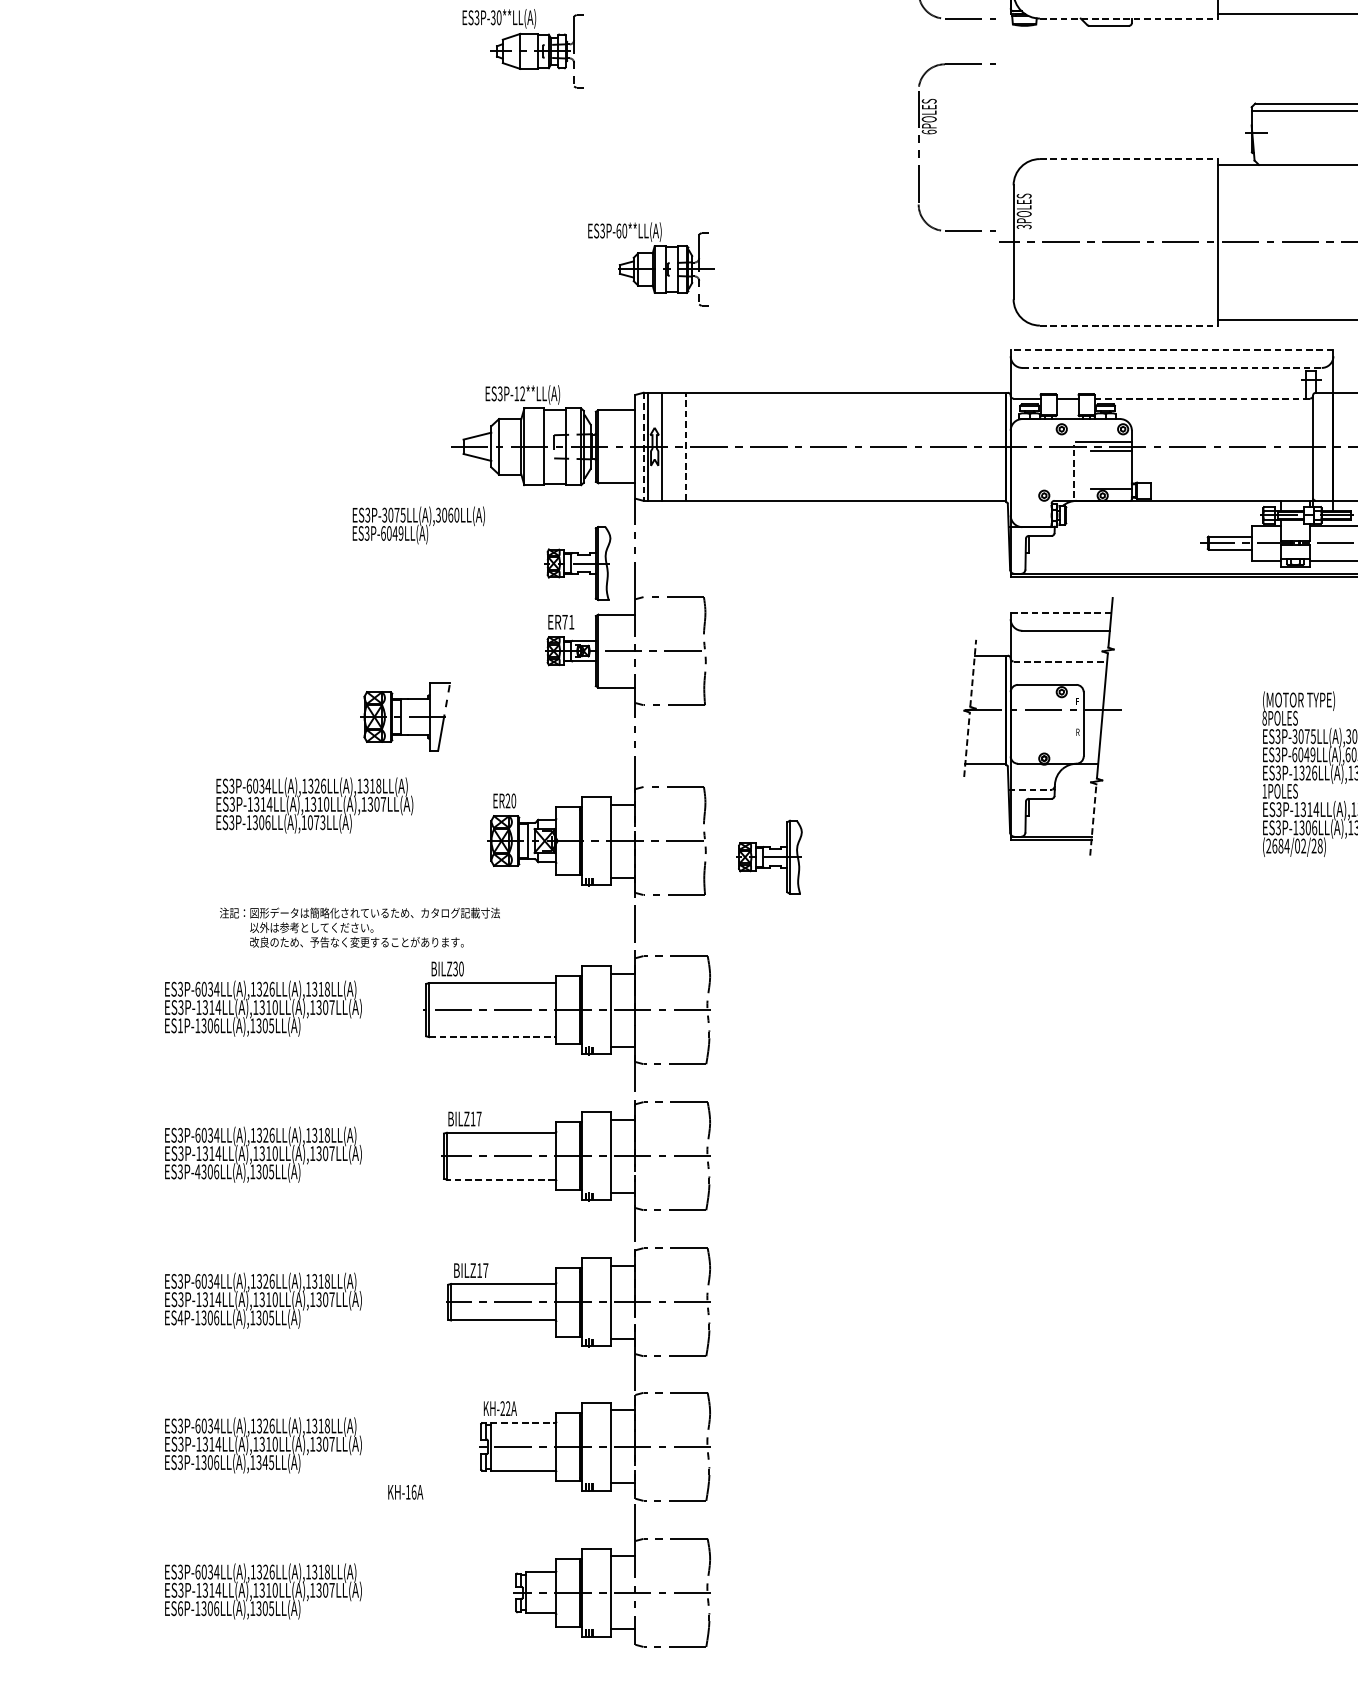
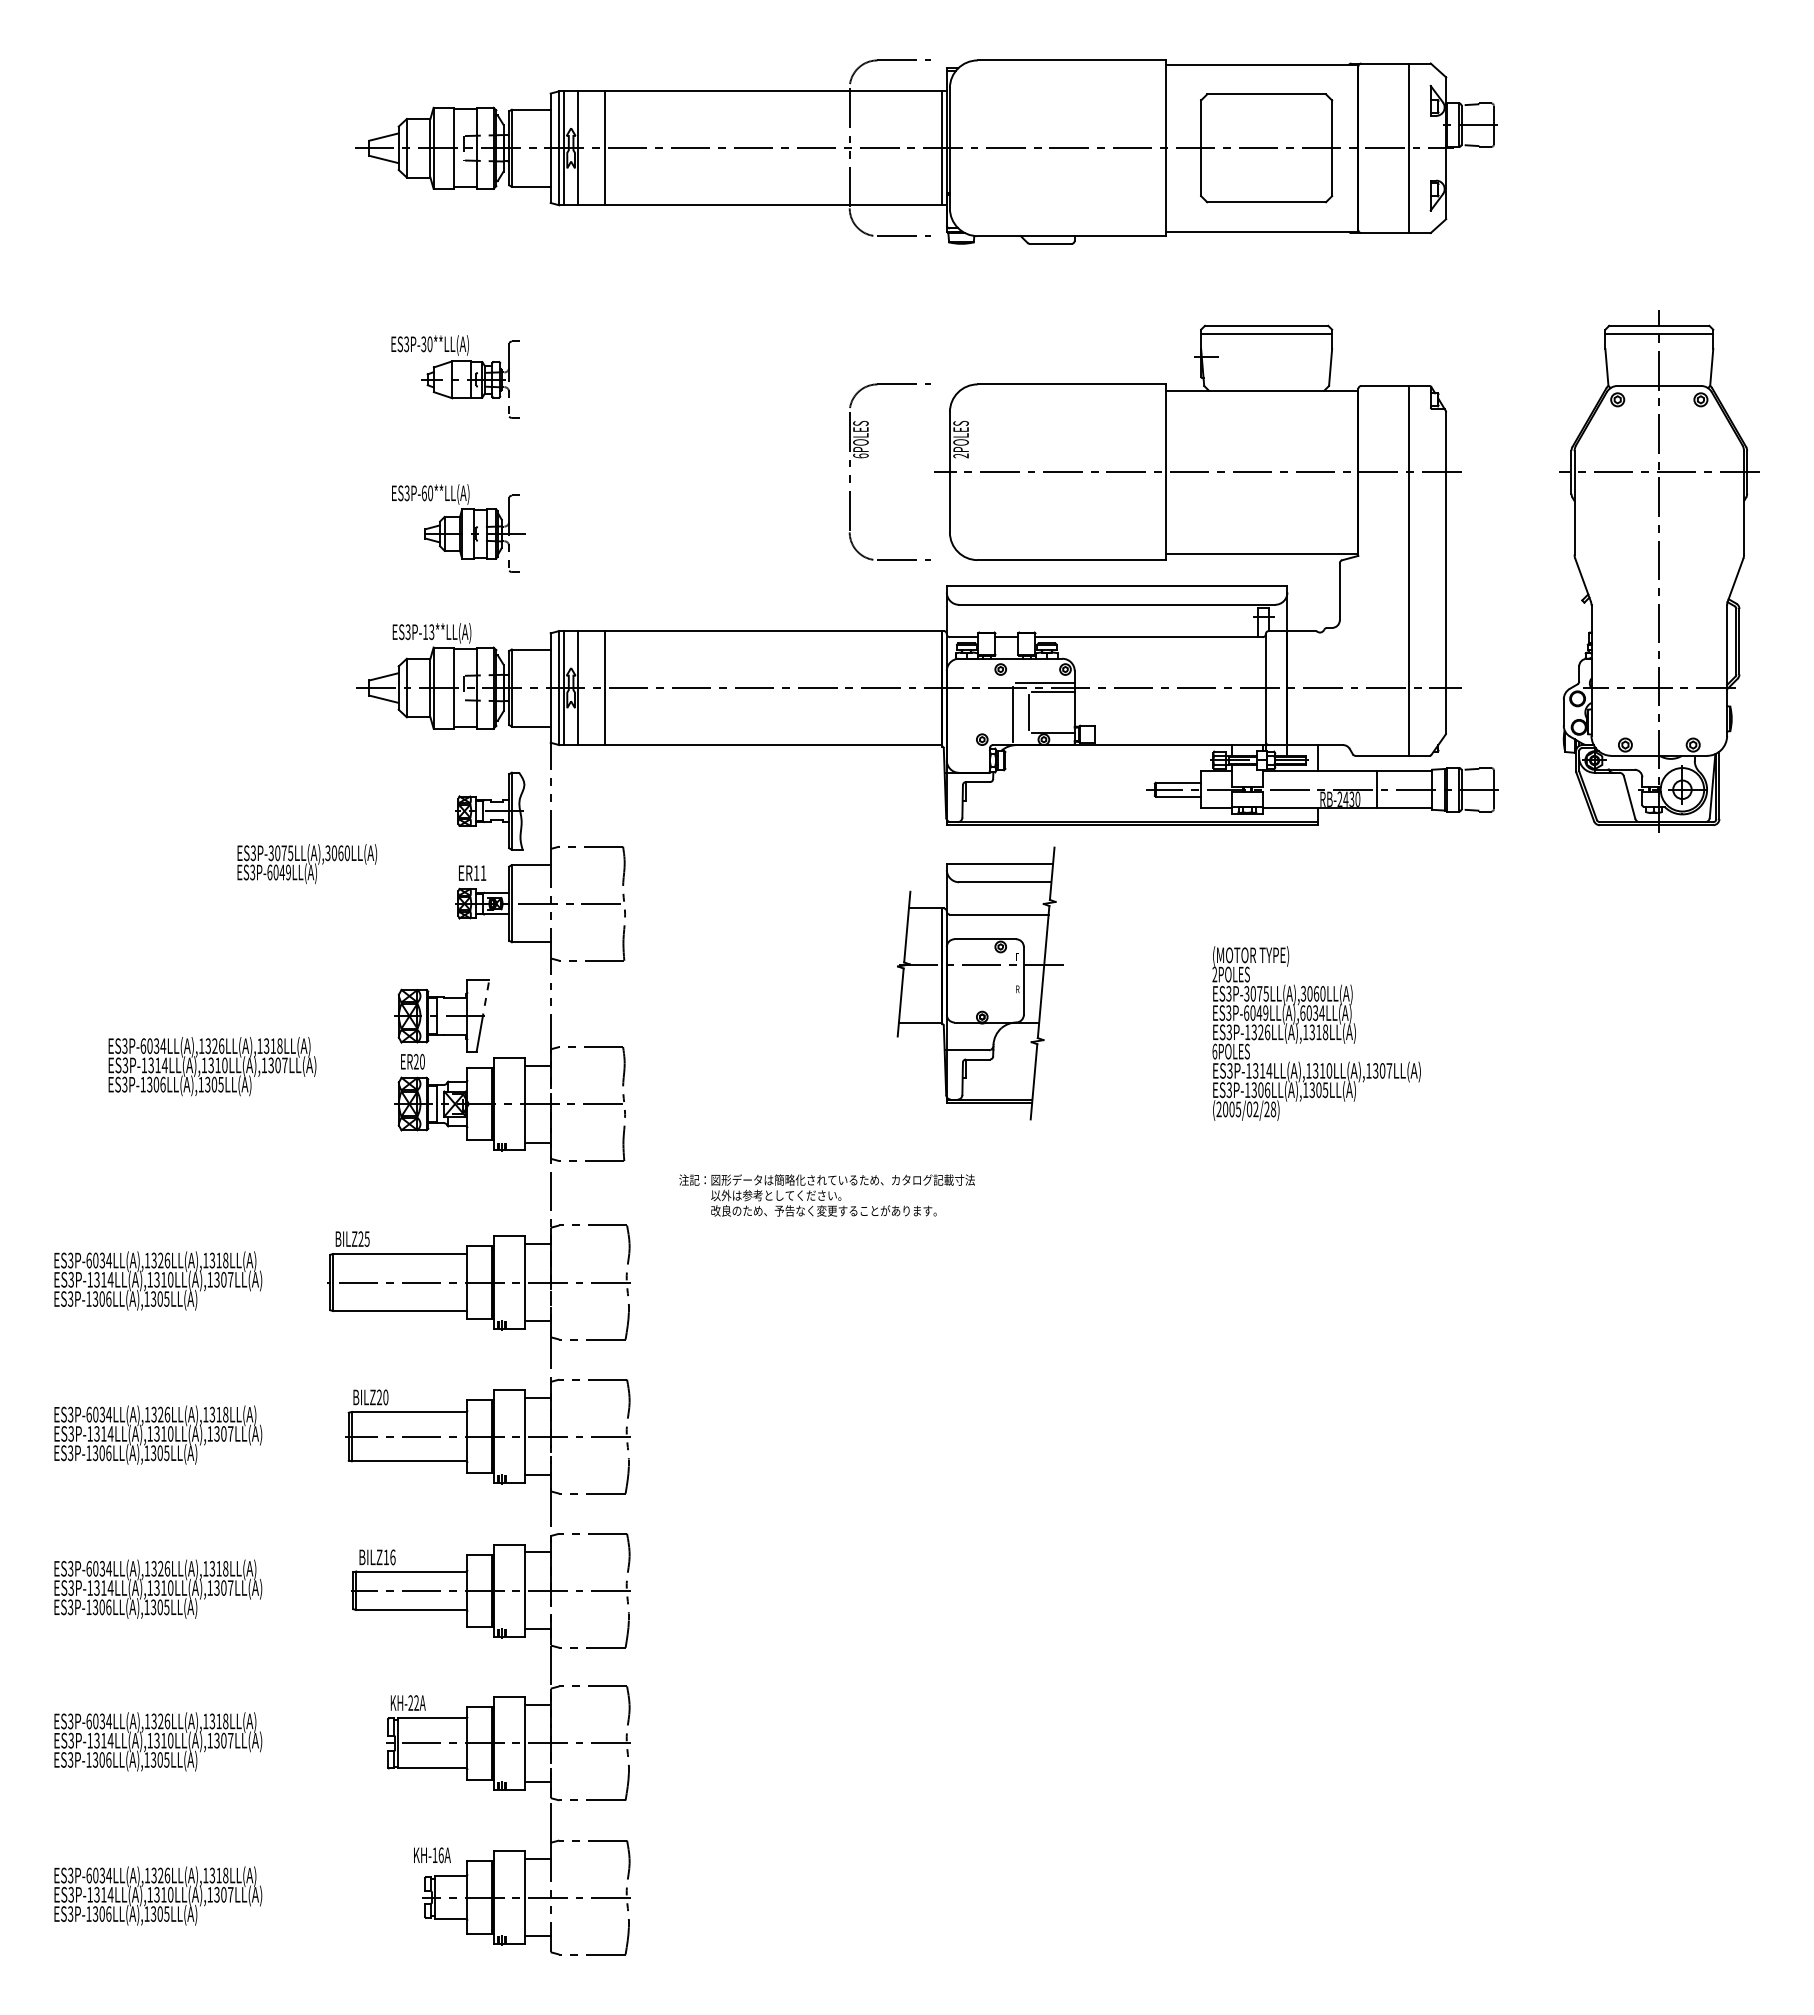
line: (1129, 18) -> (1072, 236), dashed -> solid
part: (523, 48) -> (455, 376), moved
part: (936, 132) -> (868, 456), moved
line: (1129, 159) -> (1072, 384), dashed -> solid
text: (1024, 226) -> (961, 455), 3POLES -> 2POLES
part: (651, 264) -> (458, 528), moved
line: (1129, 325) -> (1072, 560), dashed -> solid
line: (1171, 350) -> (1116, 586), dashed -> solid
line: (1172, 367) -> (1117, 604), dashed -> solid
text: (522, 394) -> (431, 632), ES3P-12**LL(A) -> ES3P-13**LL(A)
line: (1202, 398) -> (1149, 637), dashed -> solid
line: (686, 446) -> (604, 687), dashed -> solid
line: (643, 447) -> (559, 688), dashed -> solid
line: (1088, 469) -> (1028, 712), added
line: (1073, 471) -> (1013, 714), dashed -> solid
text: (419, 524) -> (307, 863), moved
line: (1060, 613) -> (999, 863), dashed -> solid
text: (565, 621) -> (476, 872), ER71 -> ER11
line: (1060, 661) -> (999, 914), dashed -> solid
line: (973, 672) -> (907, 926), dashed -> solid
part: (404, 716) -> (441, 1015), moved
text: (1264, 718) -> (1214, 974), 8POLES -> 2POLES
line: (966, 744) -> (900, 1002), dashed -> solid
line: (1030, 790) -> (967, 1050), dashed -> solid
text: (1264, 791) -> (1214, 1051), 1POLES -> 6POLES
line: (1093, 819) -> (1034, 1081), dashed -> solid
text: (316, 822) -> (214, 1084), ES3P-1306LL(A),1073LL(A) -> ES3P-1306LL(A),1305LL(A)
text: (1281, 846) -> (1232, 1109), (2684/02/28) -> (2005/02/28)
part: (769, 856) -> (692, 1120), removed
text: (359, 927) -> (826, 1195), moved
text: (457, 968) -> (363, 1238), BILZ30 -> BILZ25
text: (180, 1025) -> (70, 1298), ES1P-1306LL(A),1305LL(A) -> ES3P-1306LL(A),1305LL(A)
line: (492, 1037) -> (400, 1311), dashed -> solid
text: (475, 1119) -> (382, 1397), BILZ17 -> BILZ20
text: (197, 1171) -> (88, 1452), ES3P-4306LL(A),1305LL(A) -> ES3P-1306LL(A),1305LL(A)
line: (500, 1179) -> (408, 1461), dashed -> solid
text: (485, 1270) -> (392, 1557), BILZ17 -> BILZ16
text: (180, 1318) -> (70, 1607), ES4P-1306LL(A),1305LL(A) -> ES3P-1306LL(A),1305LL(A)
line: (523, 1423) -> (432, 1718), dashed -> solid
text: (265, 1462) -> (160, 1759), ES3P-1306LL(A),1345LL(A) -> ES3P-1306LL(A),1305LL(A)
text: (405, 1492) -> (432, 1855), moved
text: (180, 1608) -> (70, 1913), ES6P-1306LL(A),1305LL(A) -> ES3P-1306LL(A),1305LL(A)

